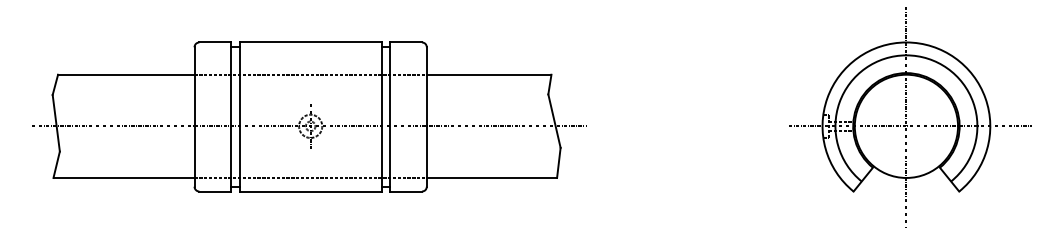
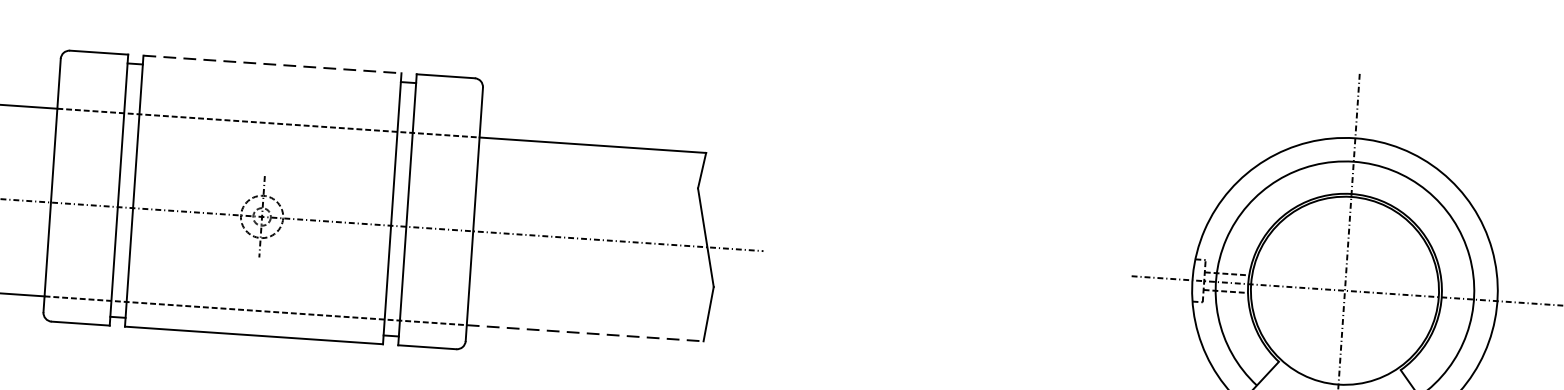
line: (310, 42) -> (272, 64), solid -> dashed
line: (492, 177) -> (586, 332), solid -> dashed

